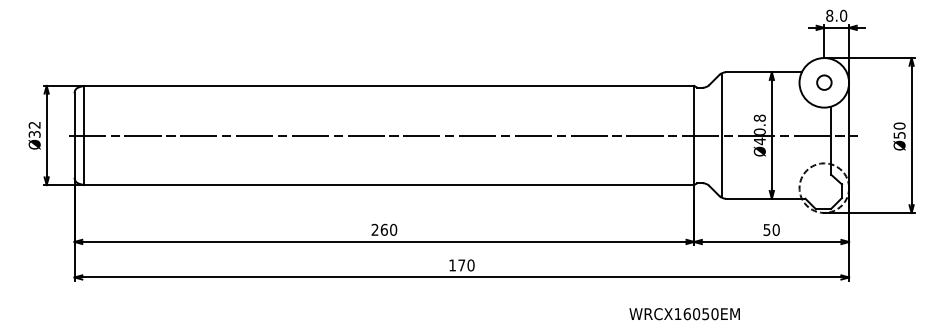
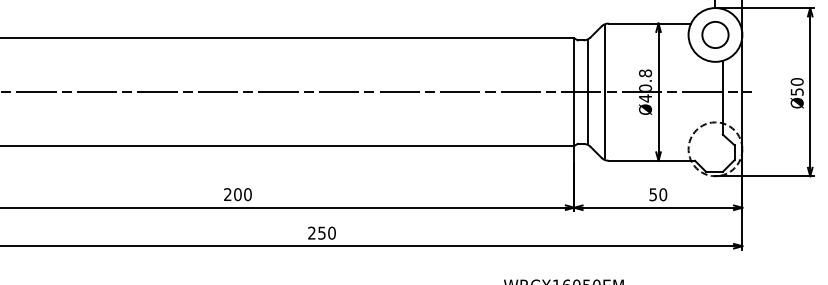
circle: (824, 82) -> (715, 34), size x1.67
line: (706, 135) -> (587, 92), added
text: (384, 229) -> (238, 194), 260 -> 200
text: (457, 265) -> (317, 233), 170 -> 250

